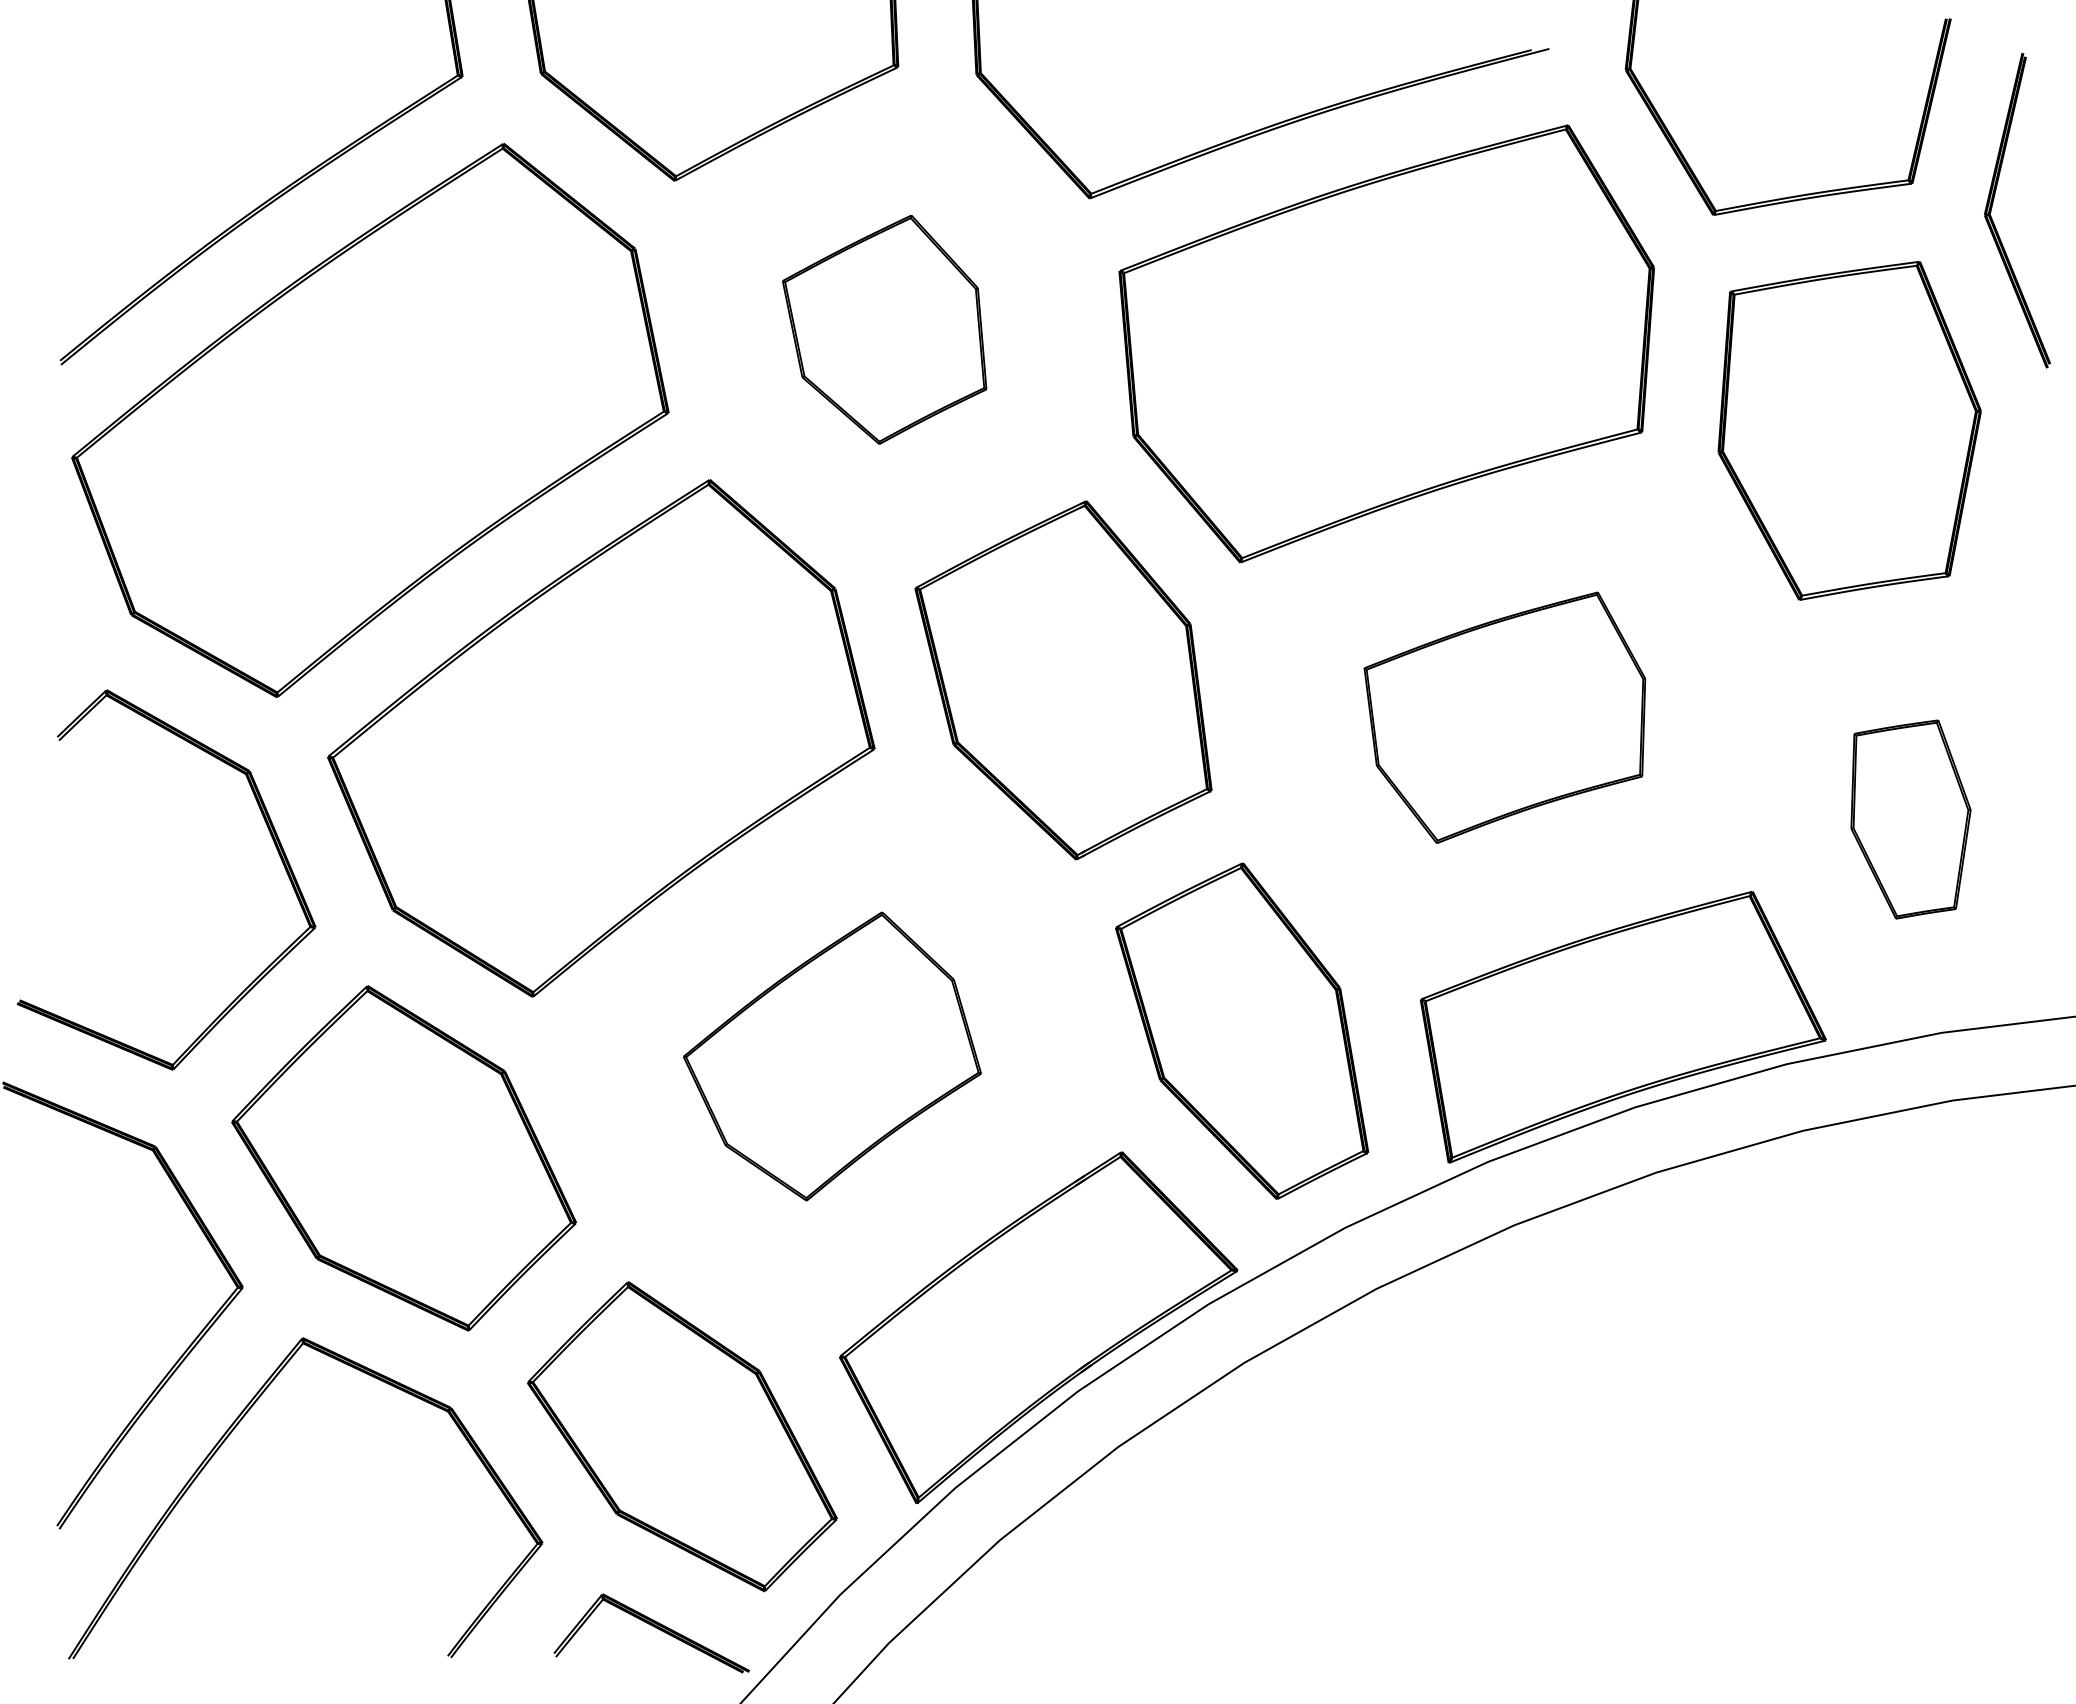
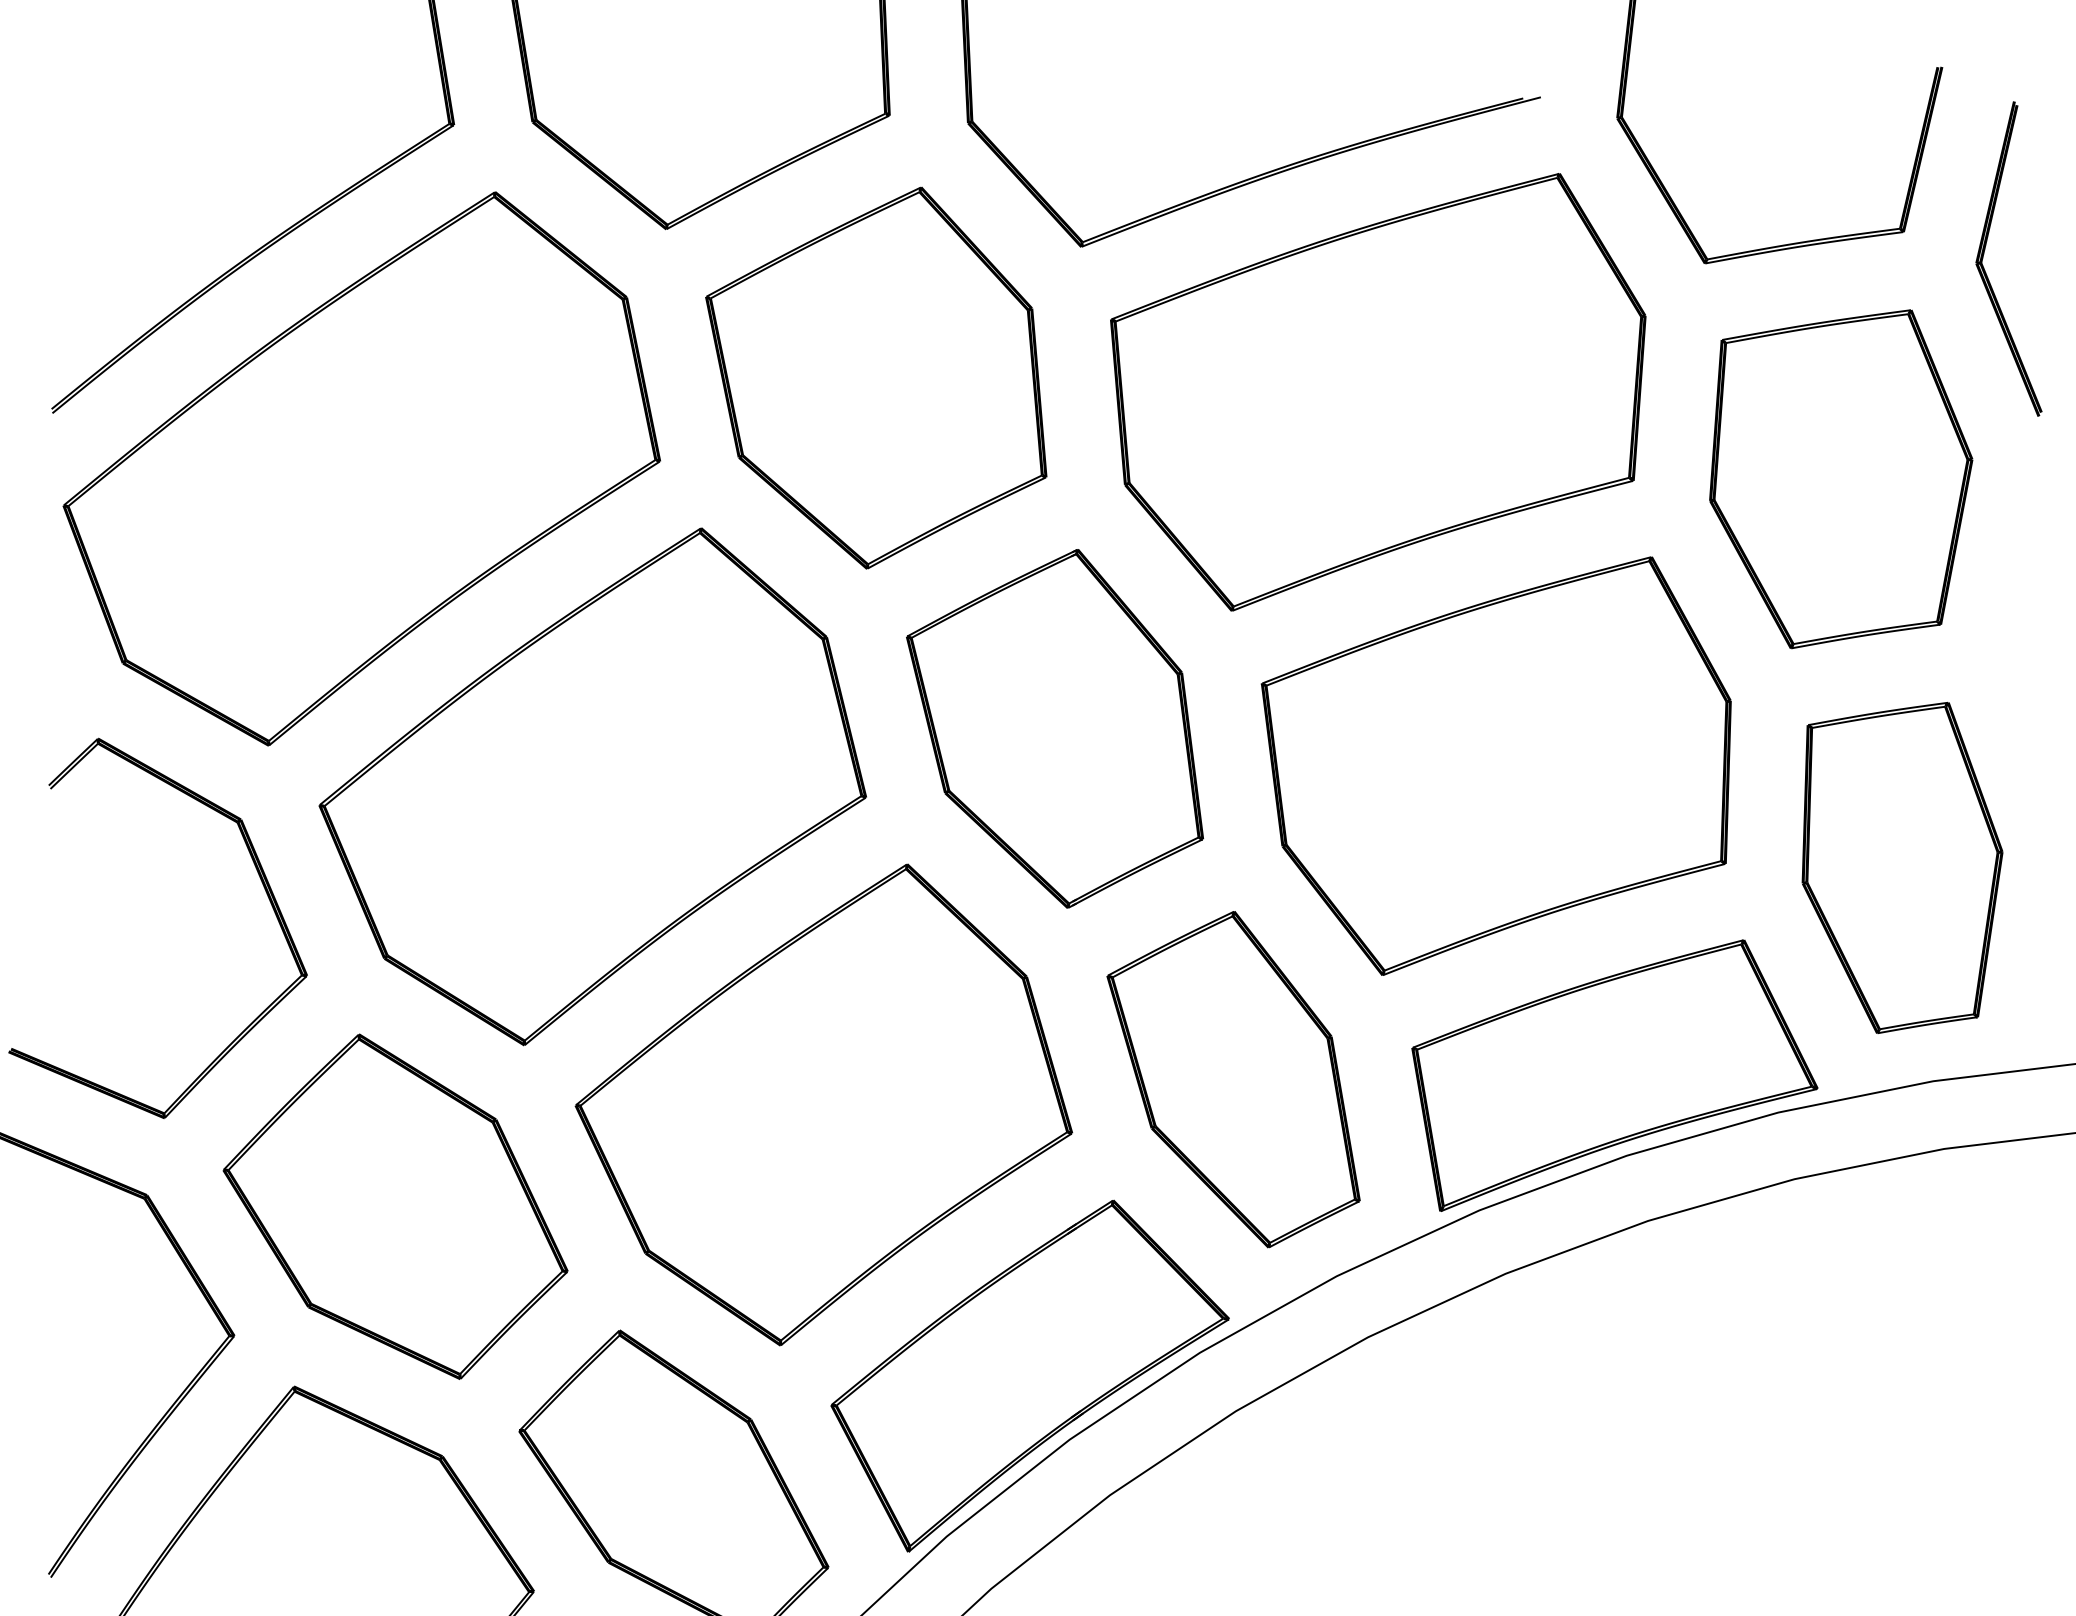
part: (884, 329) -> (876, 377), size x1.67
part: (1504, 717) -> (1496, 765), size x1.67
part: (1910, 819) -> (1902, 867), size x1.67
part: (832, 1056) -> (824, 1104), size x1.67

